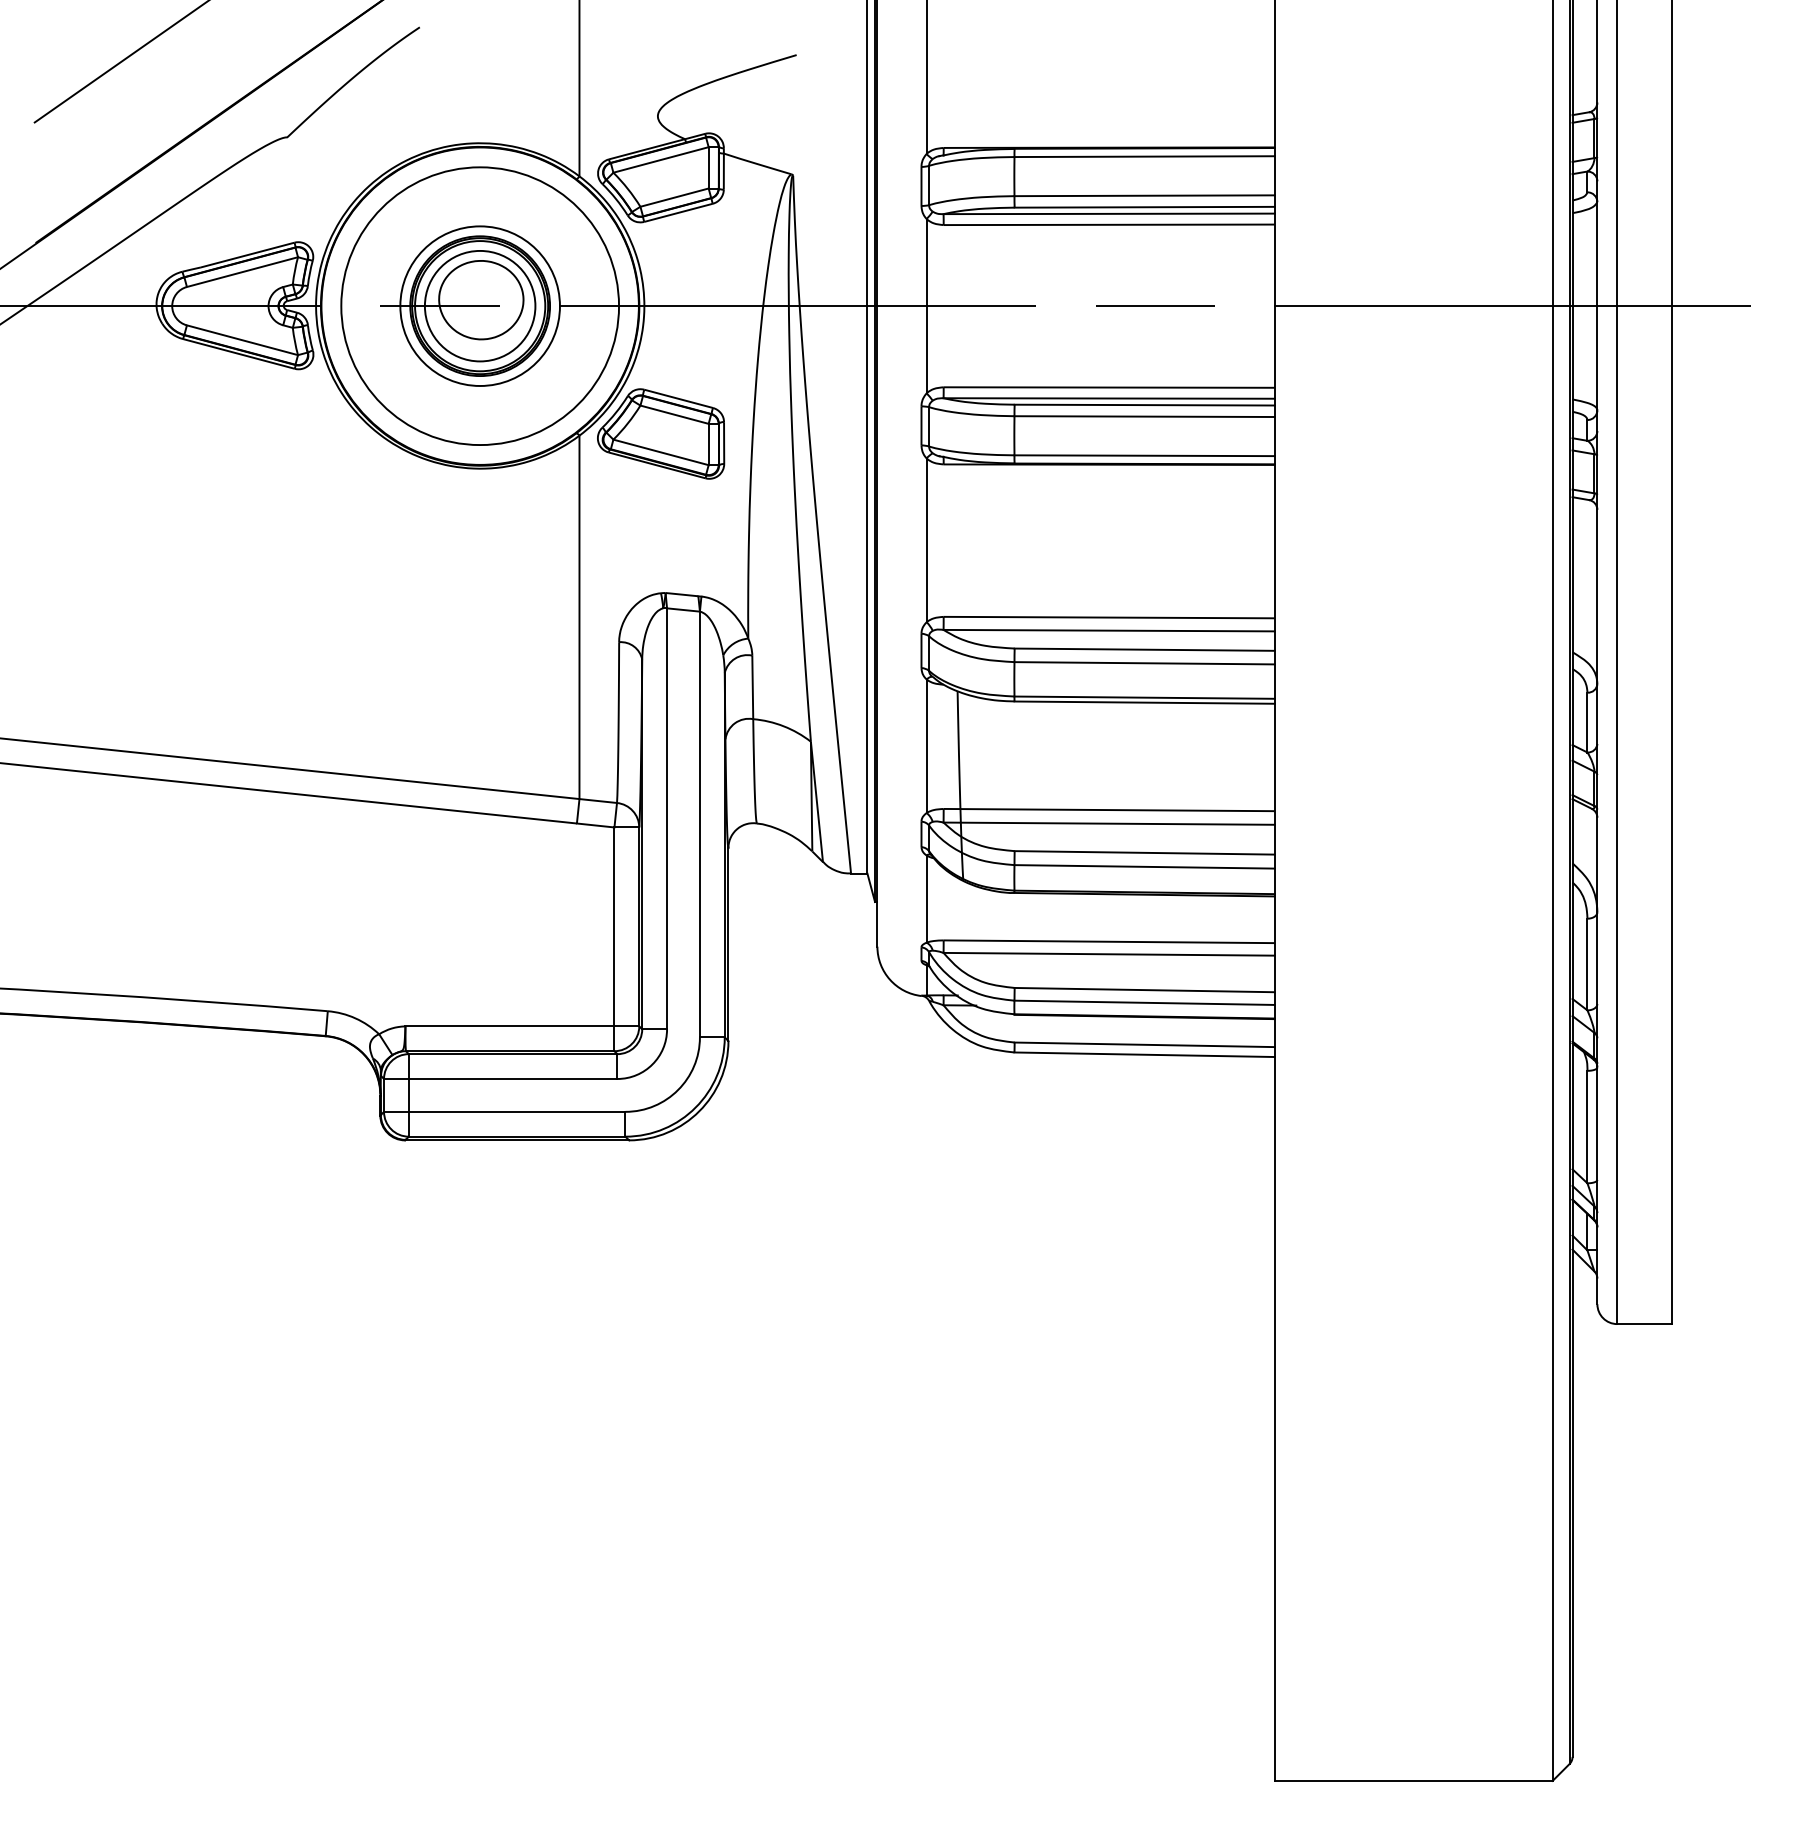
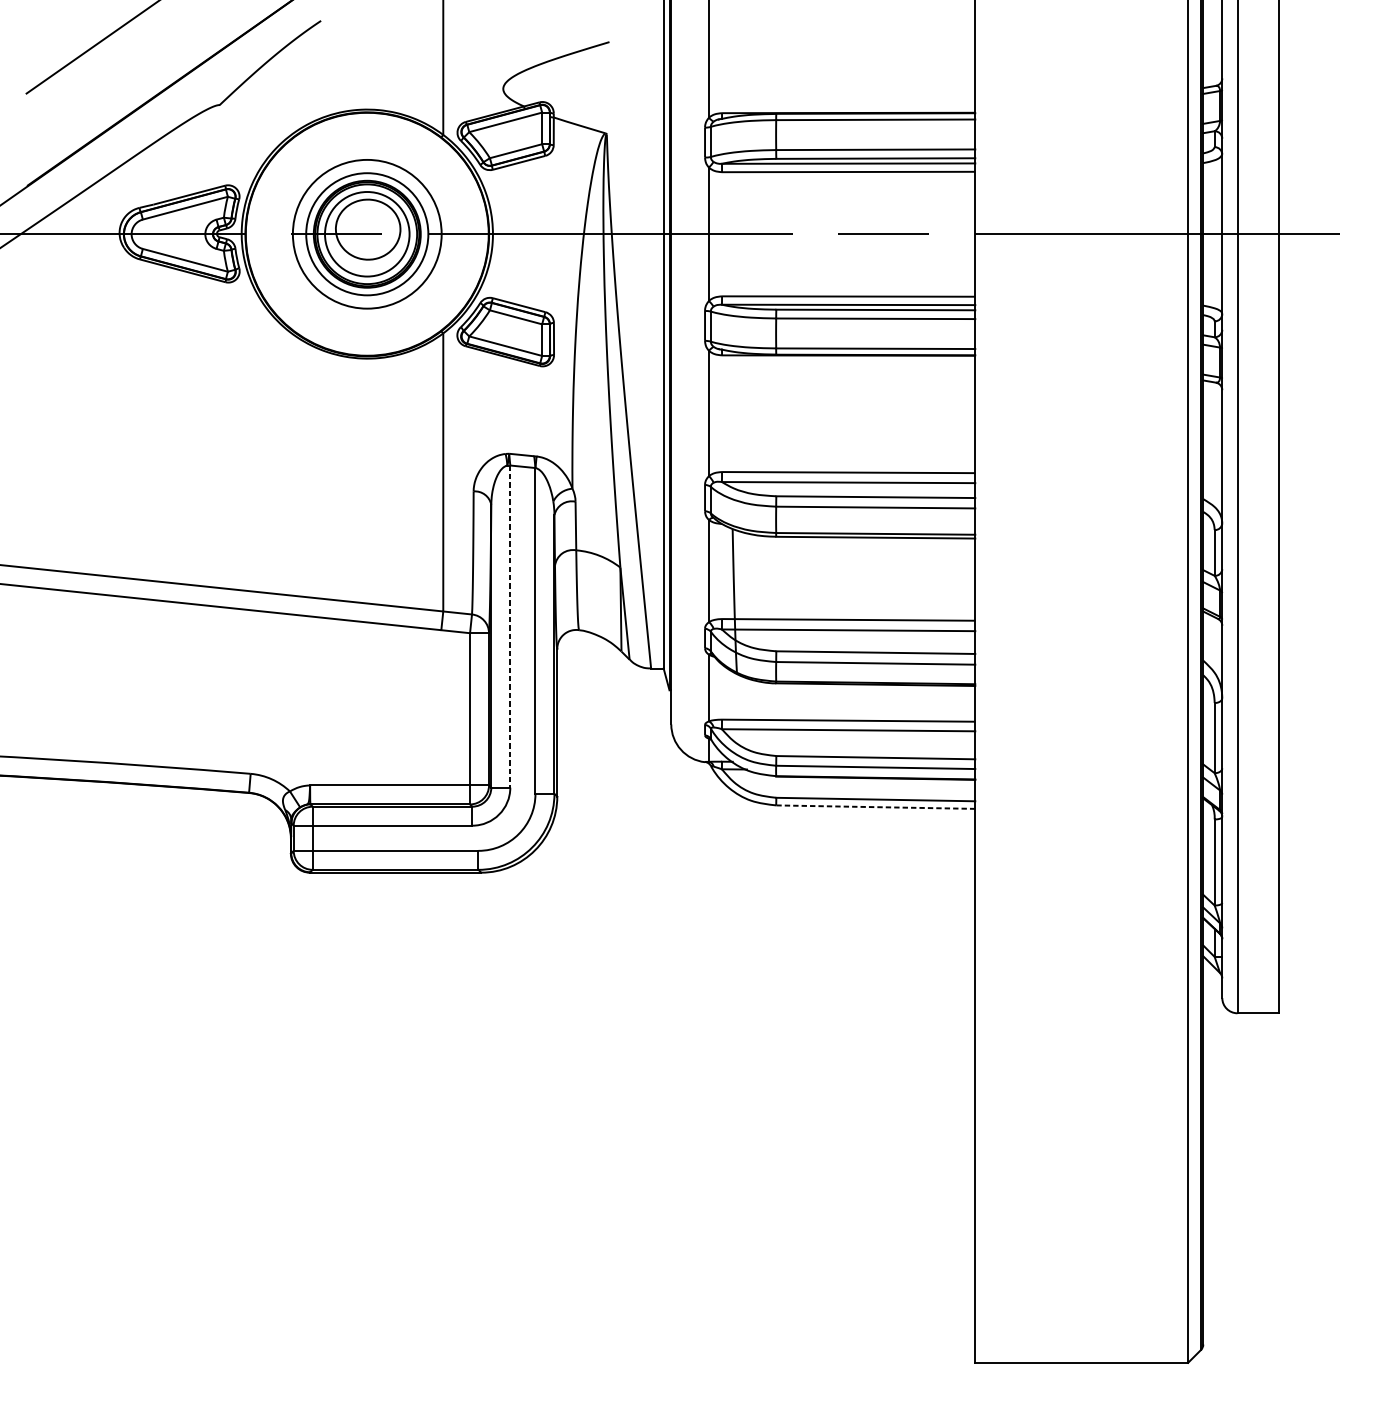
circle: (480, 306) -> (367, 234), size x0.7
line: (667, 819) -> (510, 627), solid -> dashed
line: (1144, 1054) -> (875, 806), solid -> dashed

